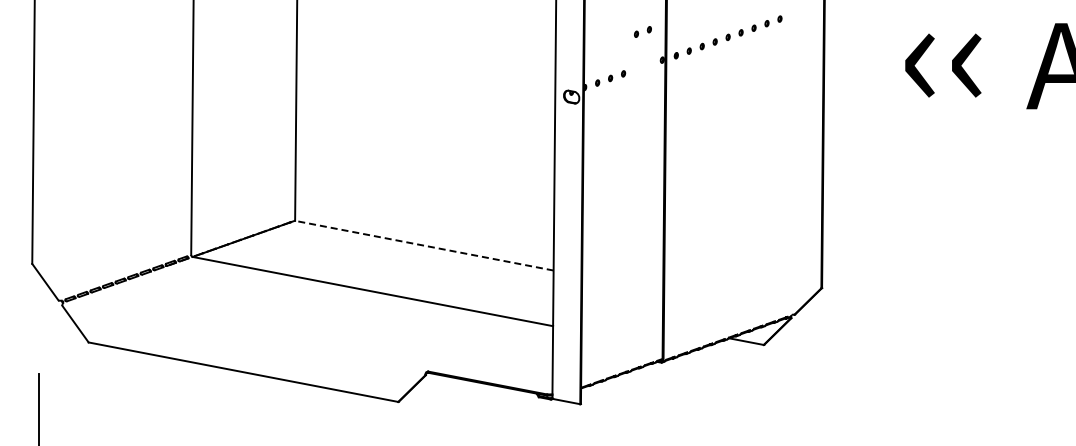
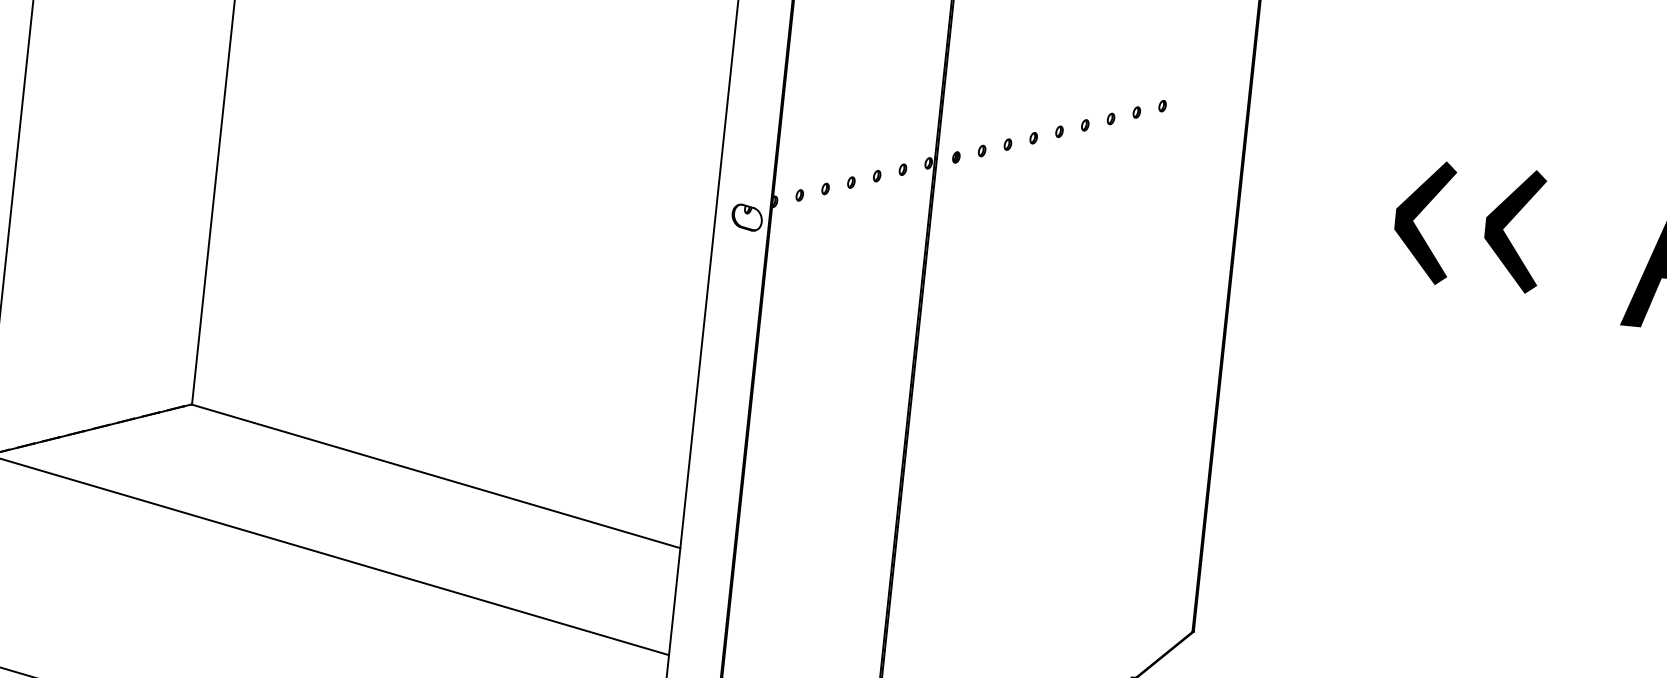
part: (642, 31) -> (889, 171), moved
line: (424, 245) -> (436, 476), dashed -> solid

